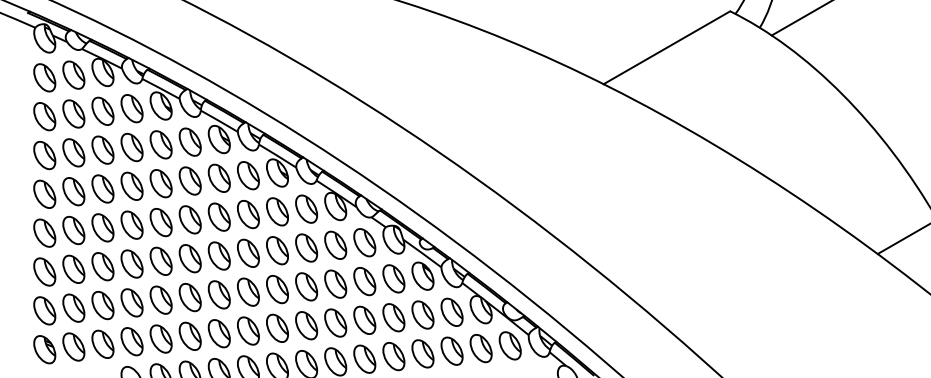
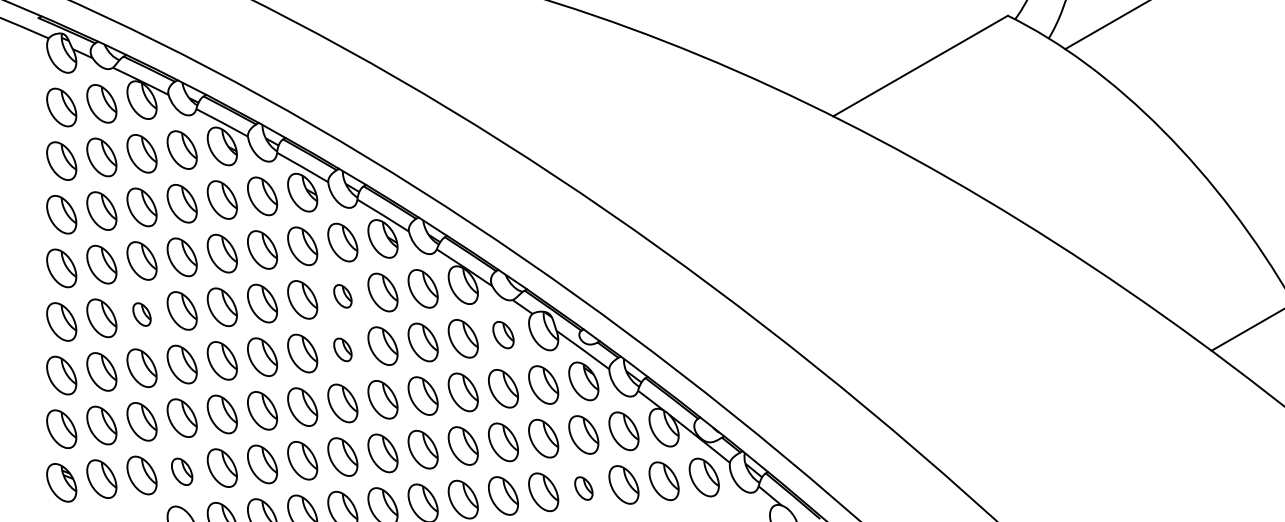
part: (248, 214) -> (342, 296), size x0.6
part: (102, 227) -> (141, 314), size x0.6
part: (364, 242) -> (503, 334), size x0.7
part: (248, 253) -> (342, 349), size x0.6
part: (131, 341) -> (181, 471), size x0.7
part: (422, 353) -> (583, 488), size x0.6

